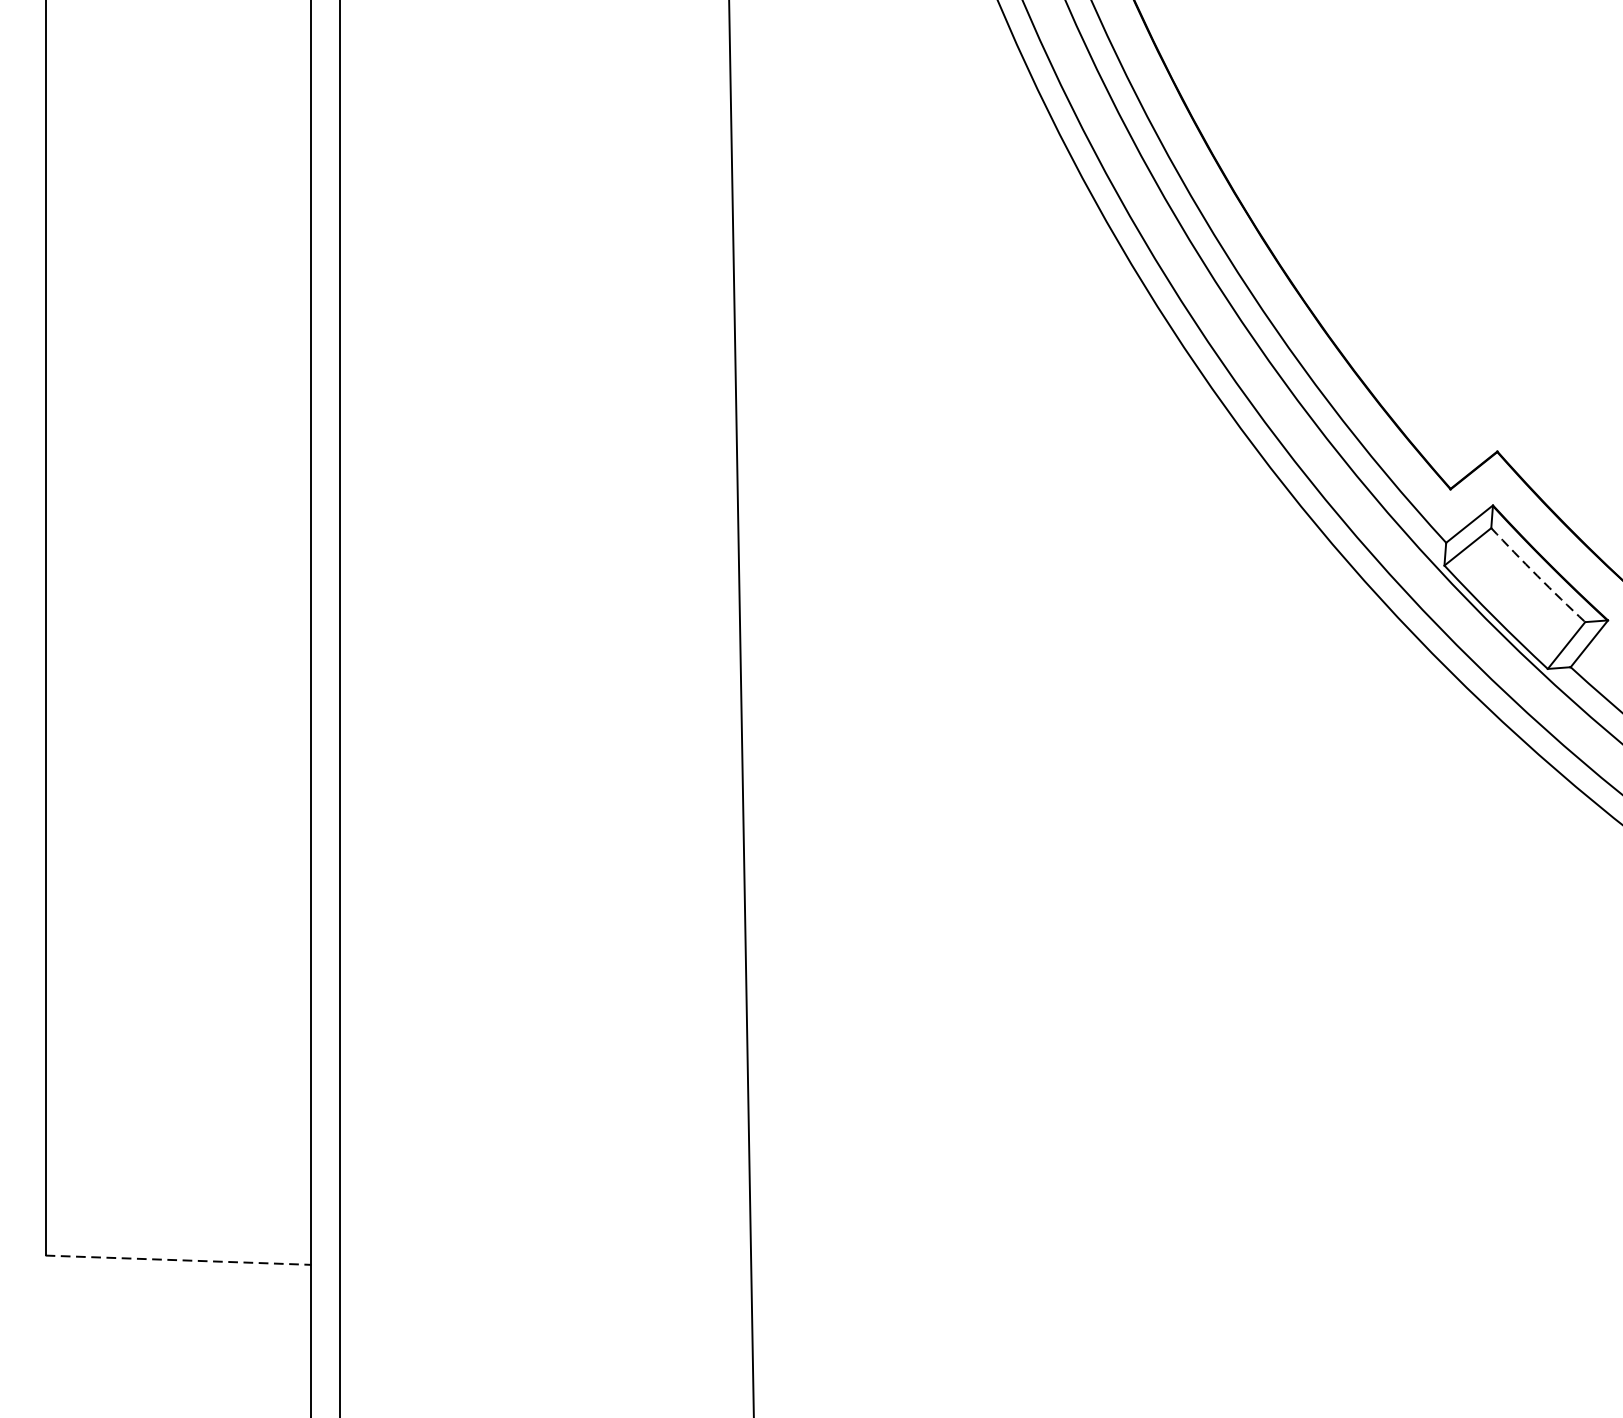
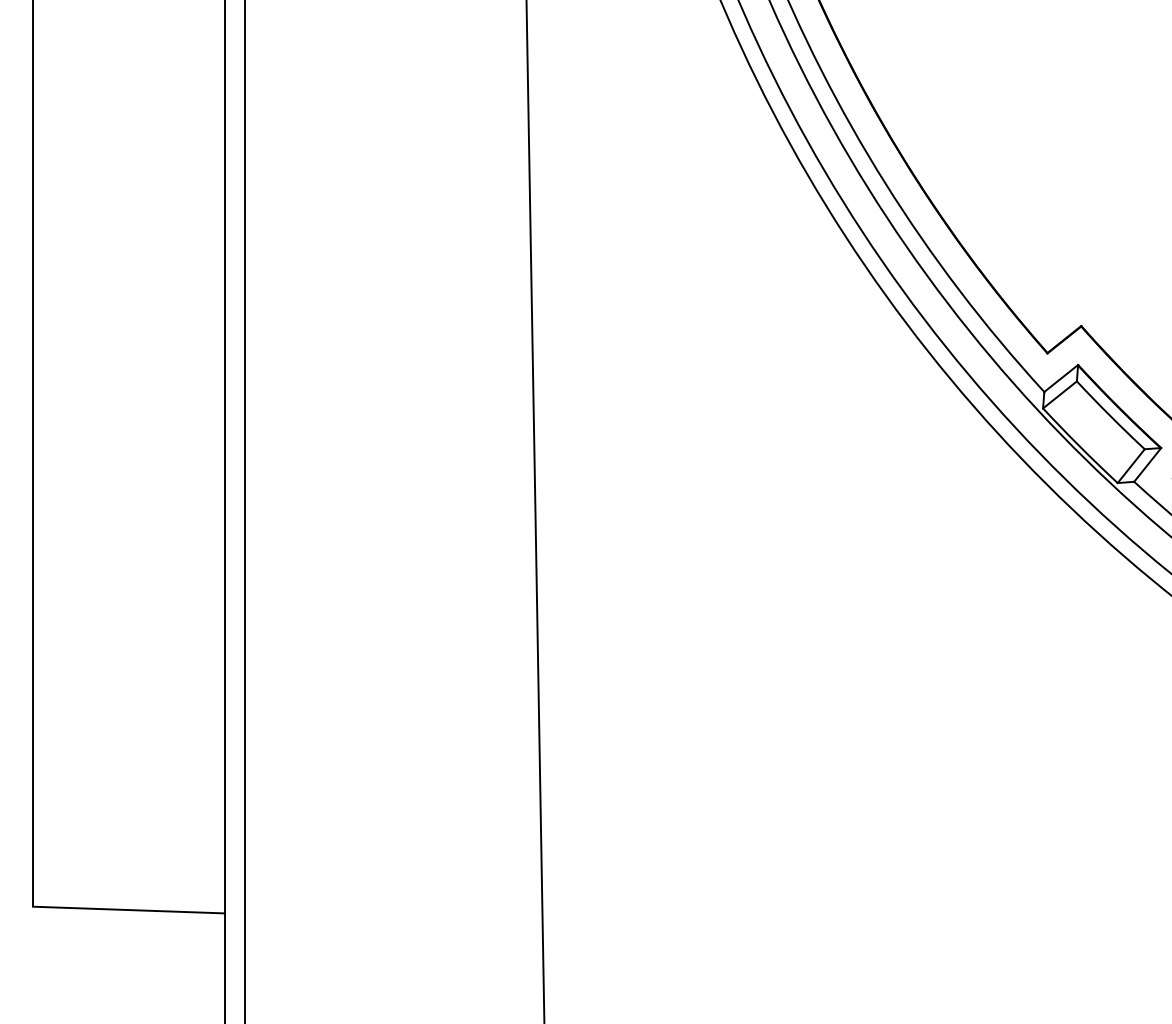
arc: (1537, 575) -> (1110, 415), dashed -> solid
line: (179, 1260) -> (129, 910), dashed -> solid

